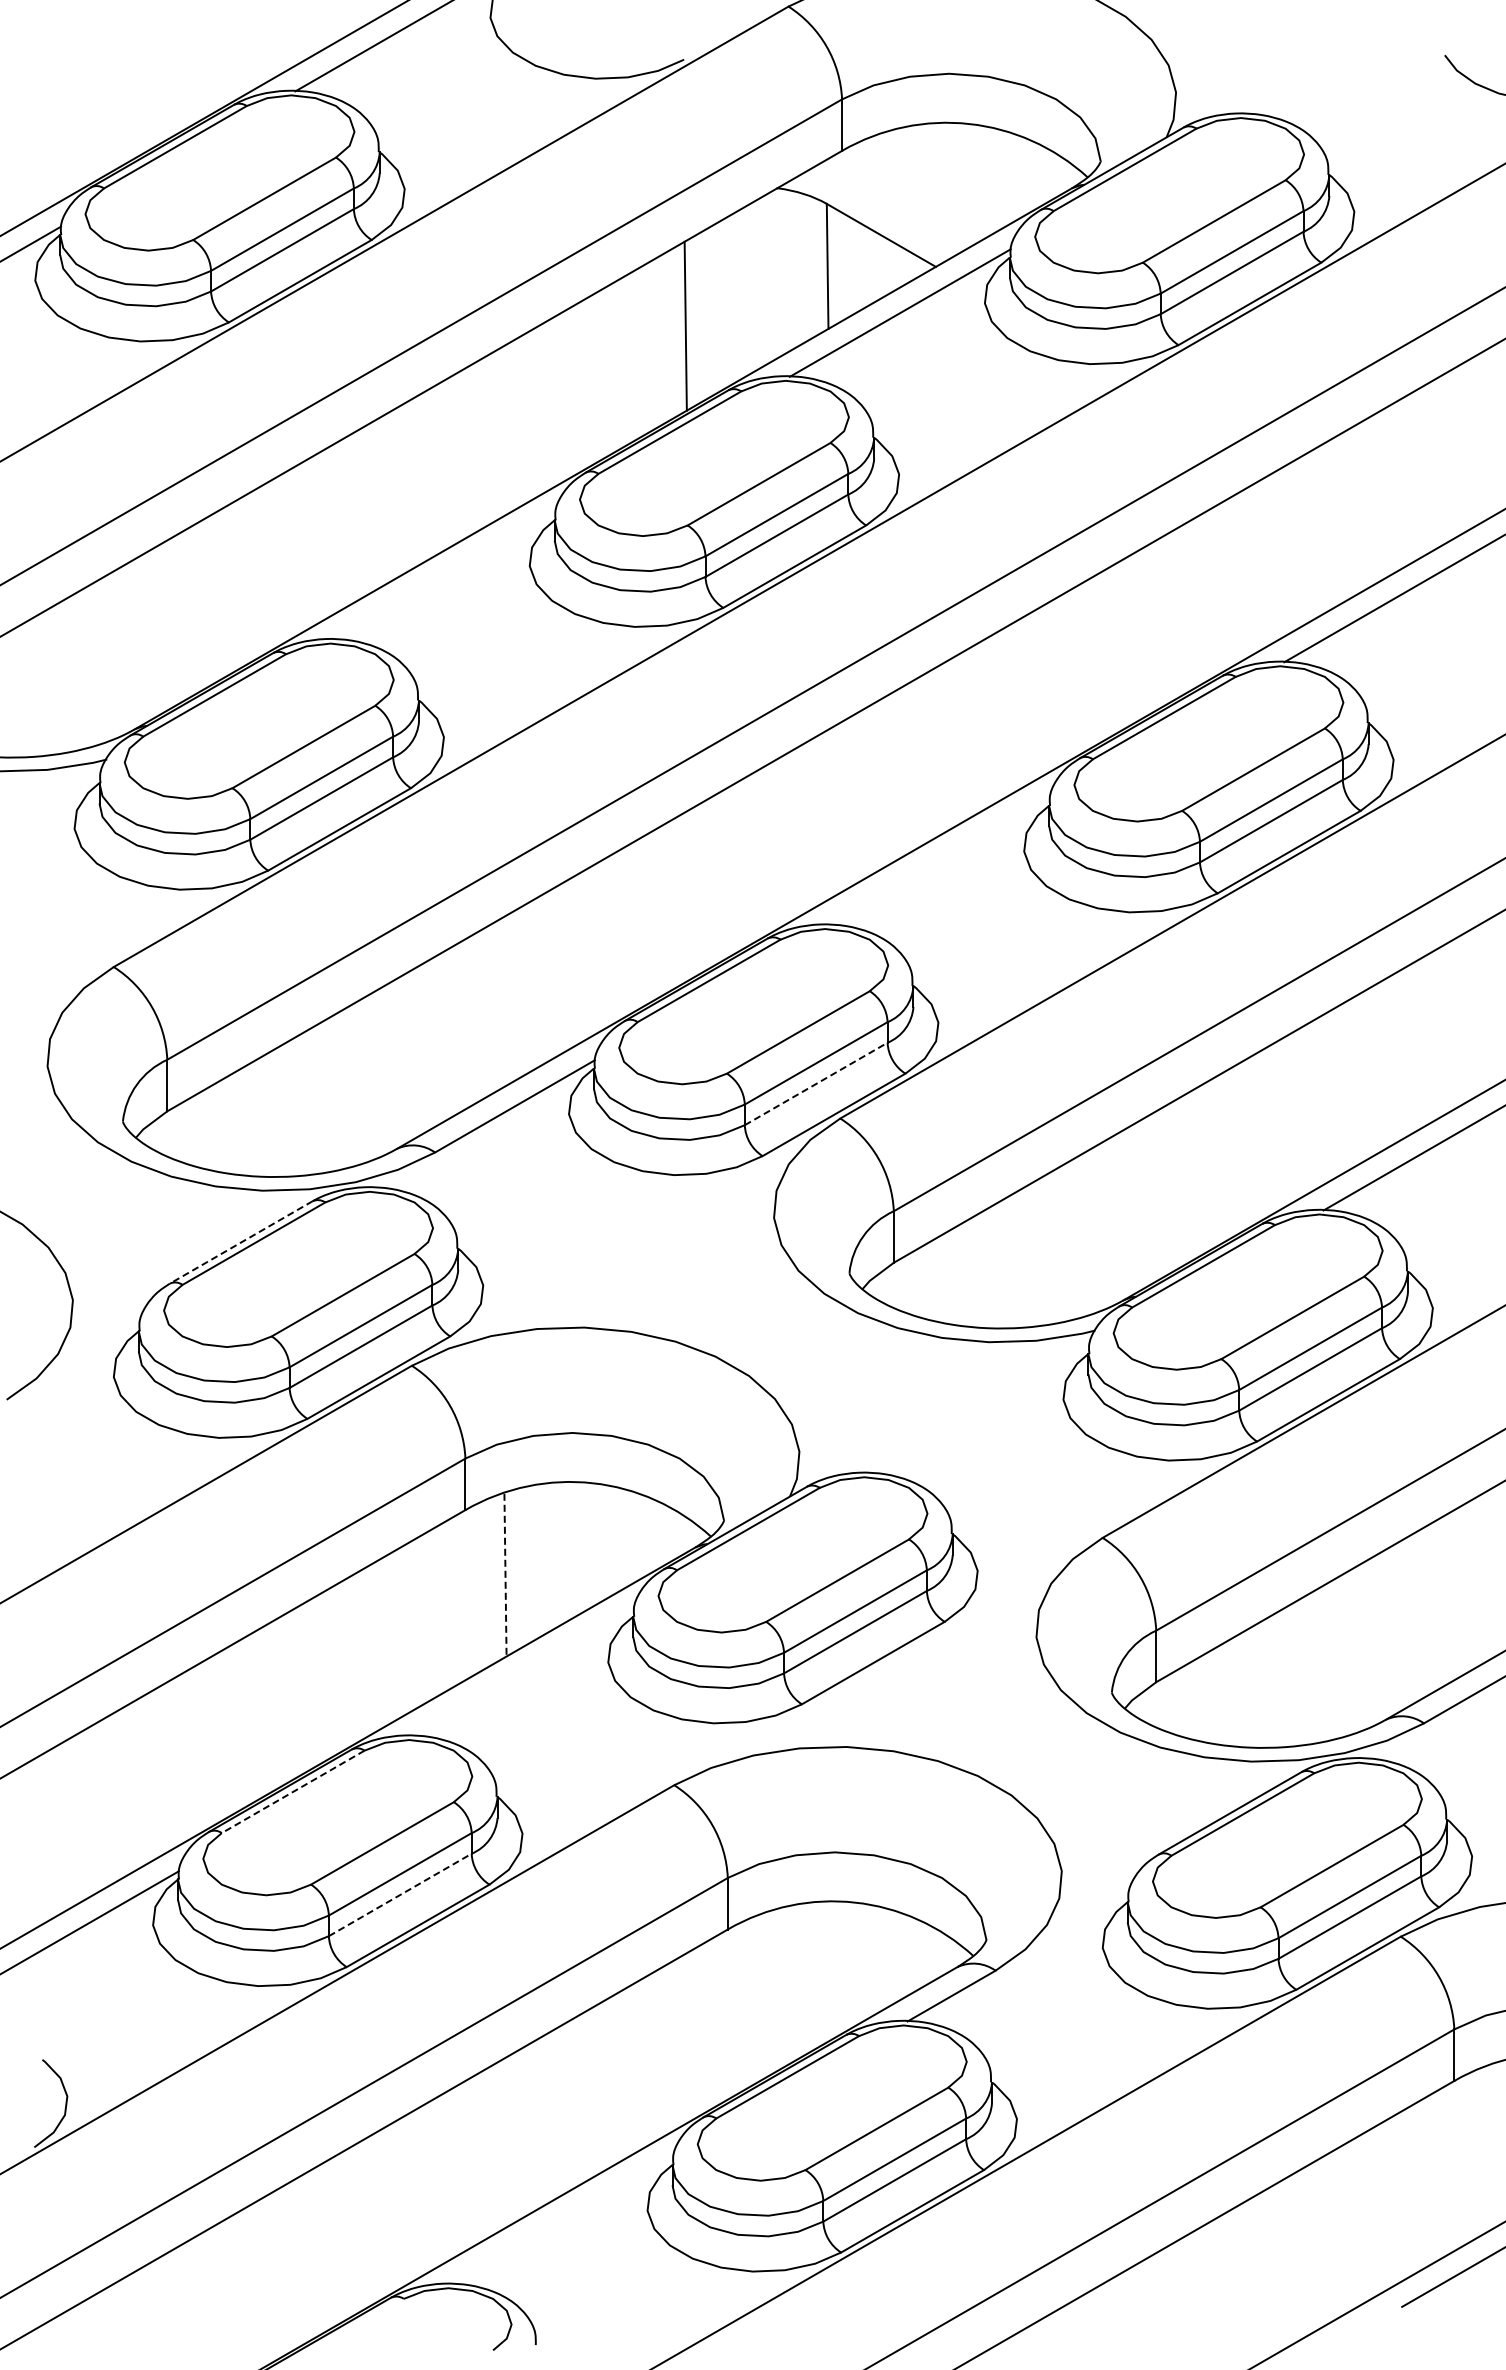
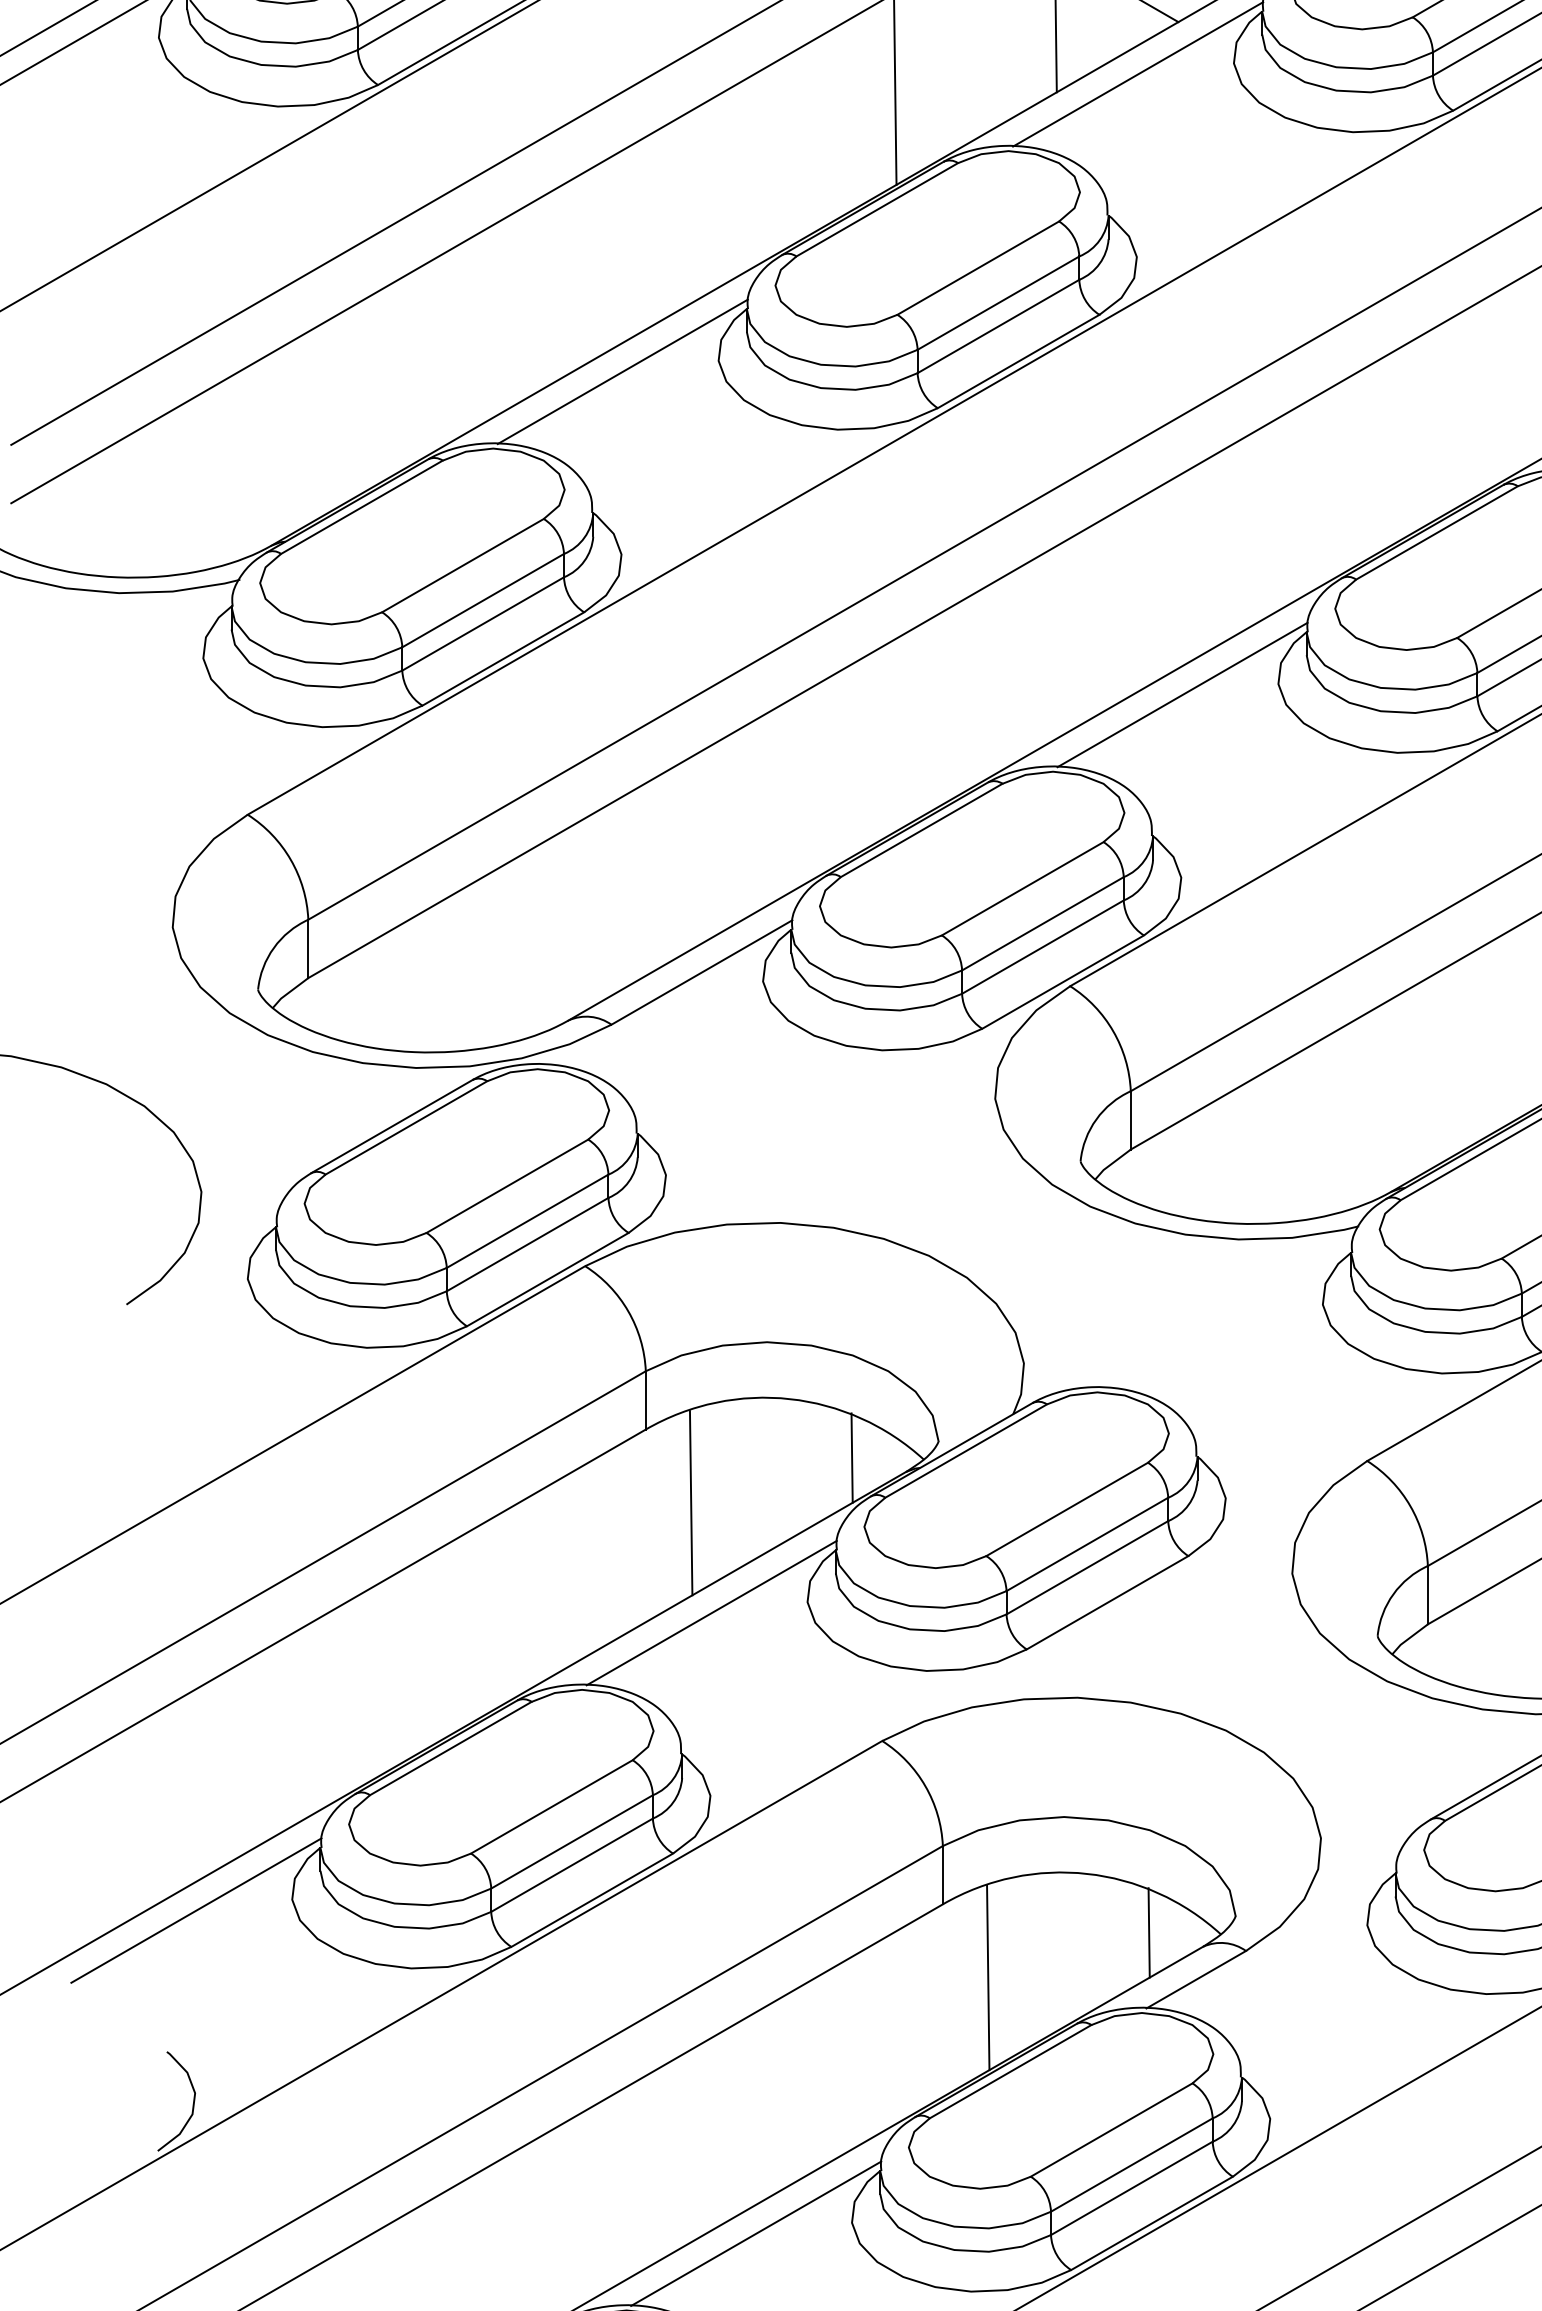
line: (444, 575) -> (622, 371), added
line: (939, 861) -> (1182, 695), added
line: (816, 1083) -> (1043, 946), dashed -> solid
line: (240, 1242) -> (391, 1126), dashed -> solid
line: (647, 1534) -> (851, 1457), added
line: (505, 1575) -> (691, 1503), dashed -> solid
line: (523, 1672) -> (711, 1613), added
line: (292, 1792) -> (450, 1749), dashed -> solid
line: (400, 1894) -> (572, 1864), dashed -> solid
line: (909, 1954) -> (1148, 1932), added
line: (767, 1994) -> (987, 1977), added
line: (562, 2220) -> (755, 2233), added

